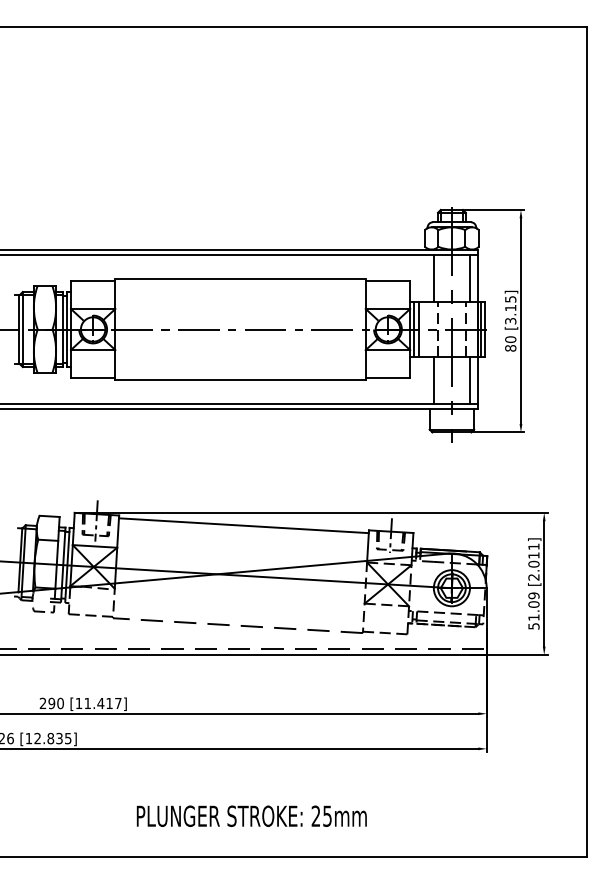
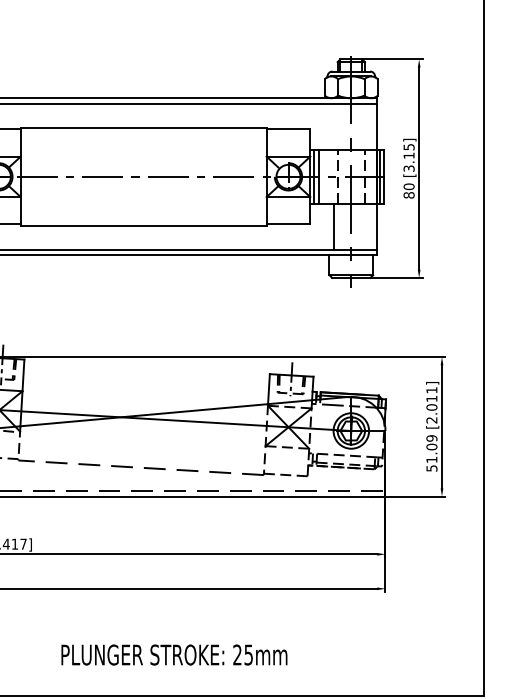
line: (433, 278) -> (333, 126), removed
line: (470, 278) -> (369, 126), removed
line: (470, 380) -> (369, 226), removed
line: (243, 525) -> (146, 369), removed
text: (251, 815) -> (174, 654), moved

